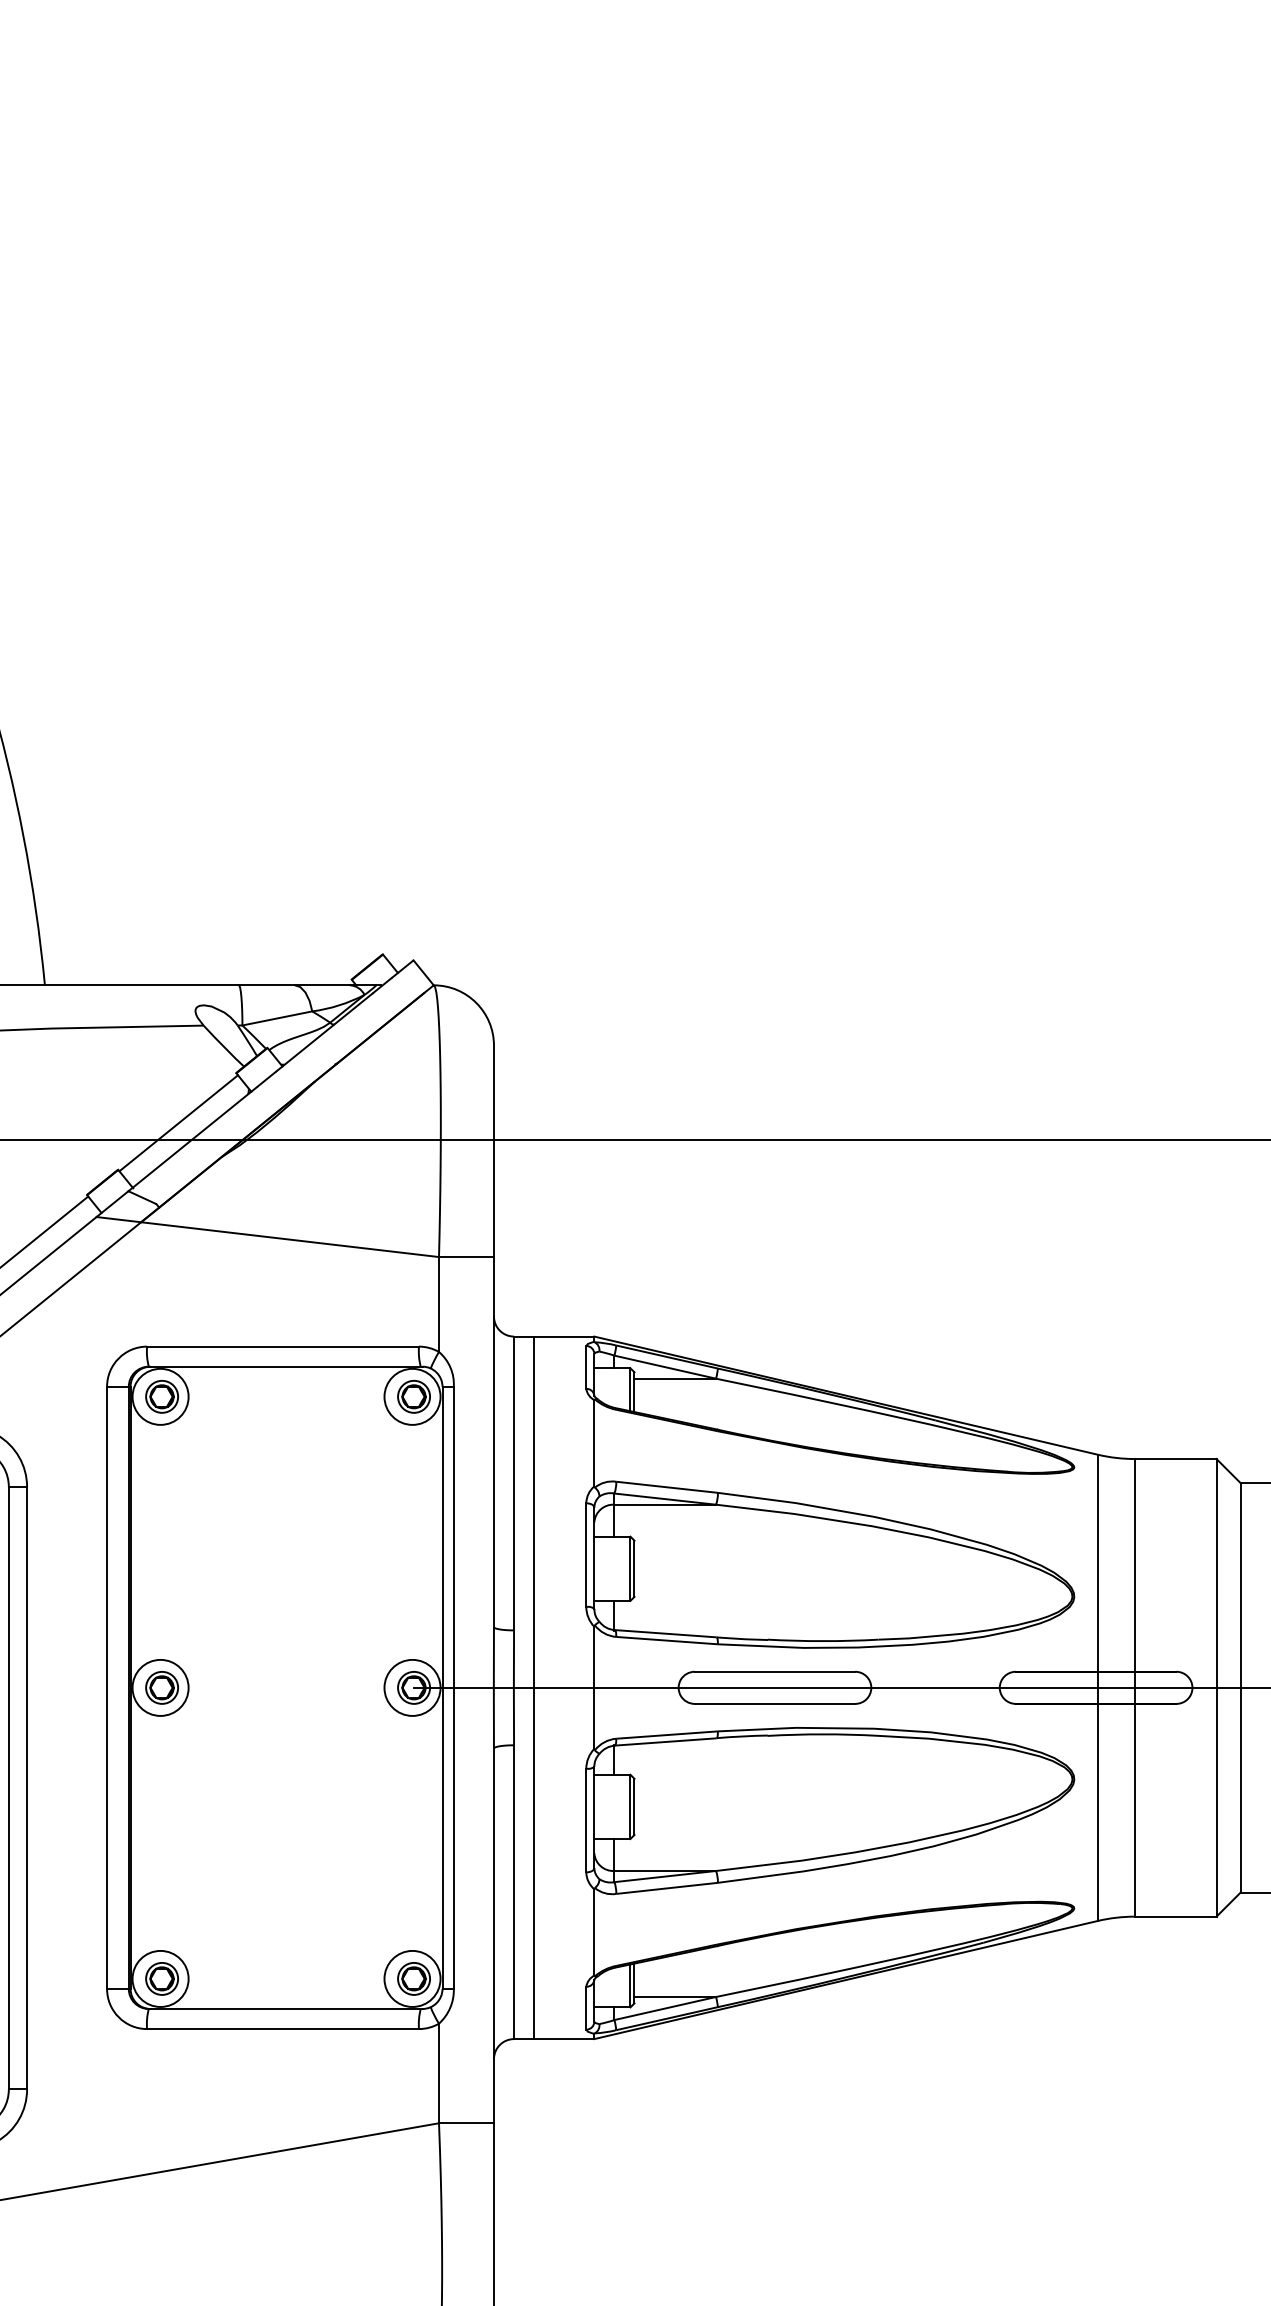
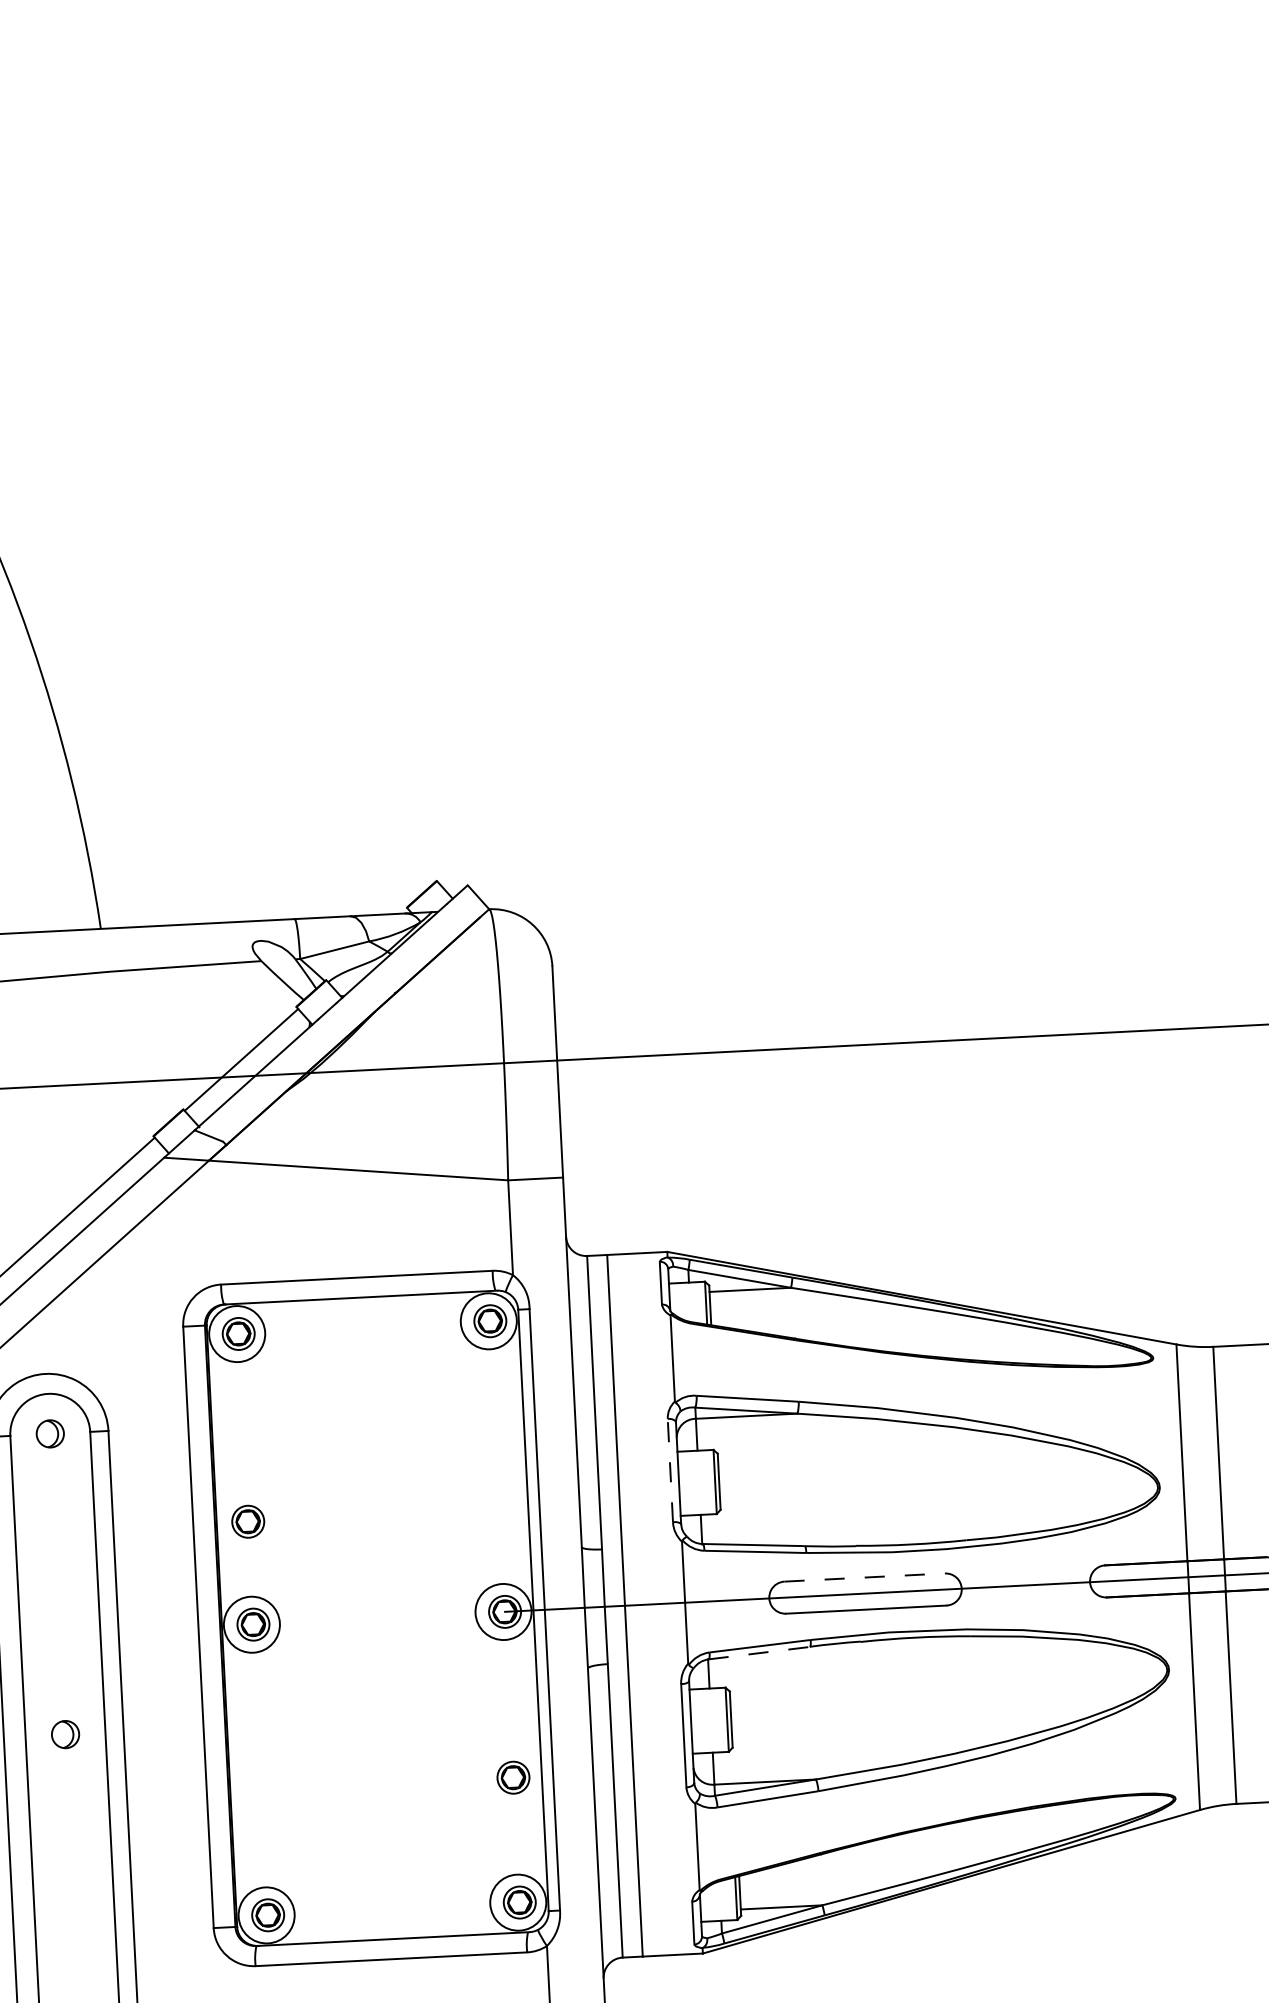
line: (586, 1555) -> (670, 1470), solid -> dashed
part: (161, 1584) -> (247, 1521), added
line: (775, 1671) -> (865, 1577), solid -> dashed
line: (666, 1741) -> (759, 1652), solid -> dashed
part: (413, 1853) -> (512, 1777), added

